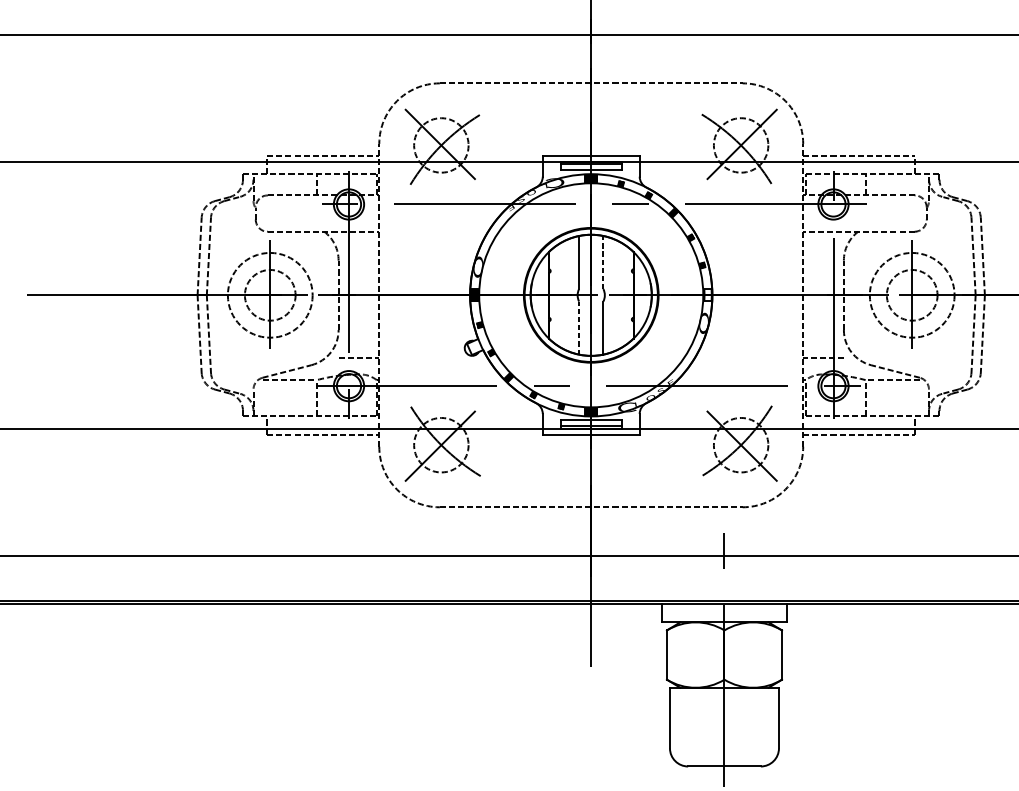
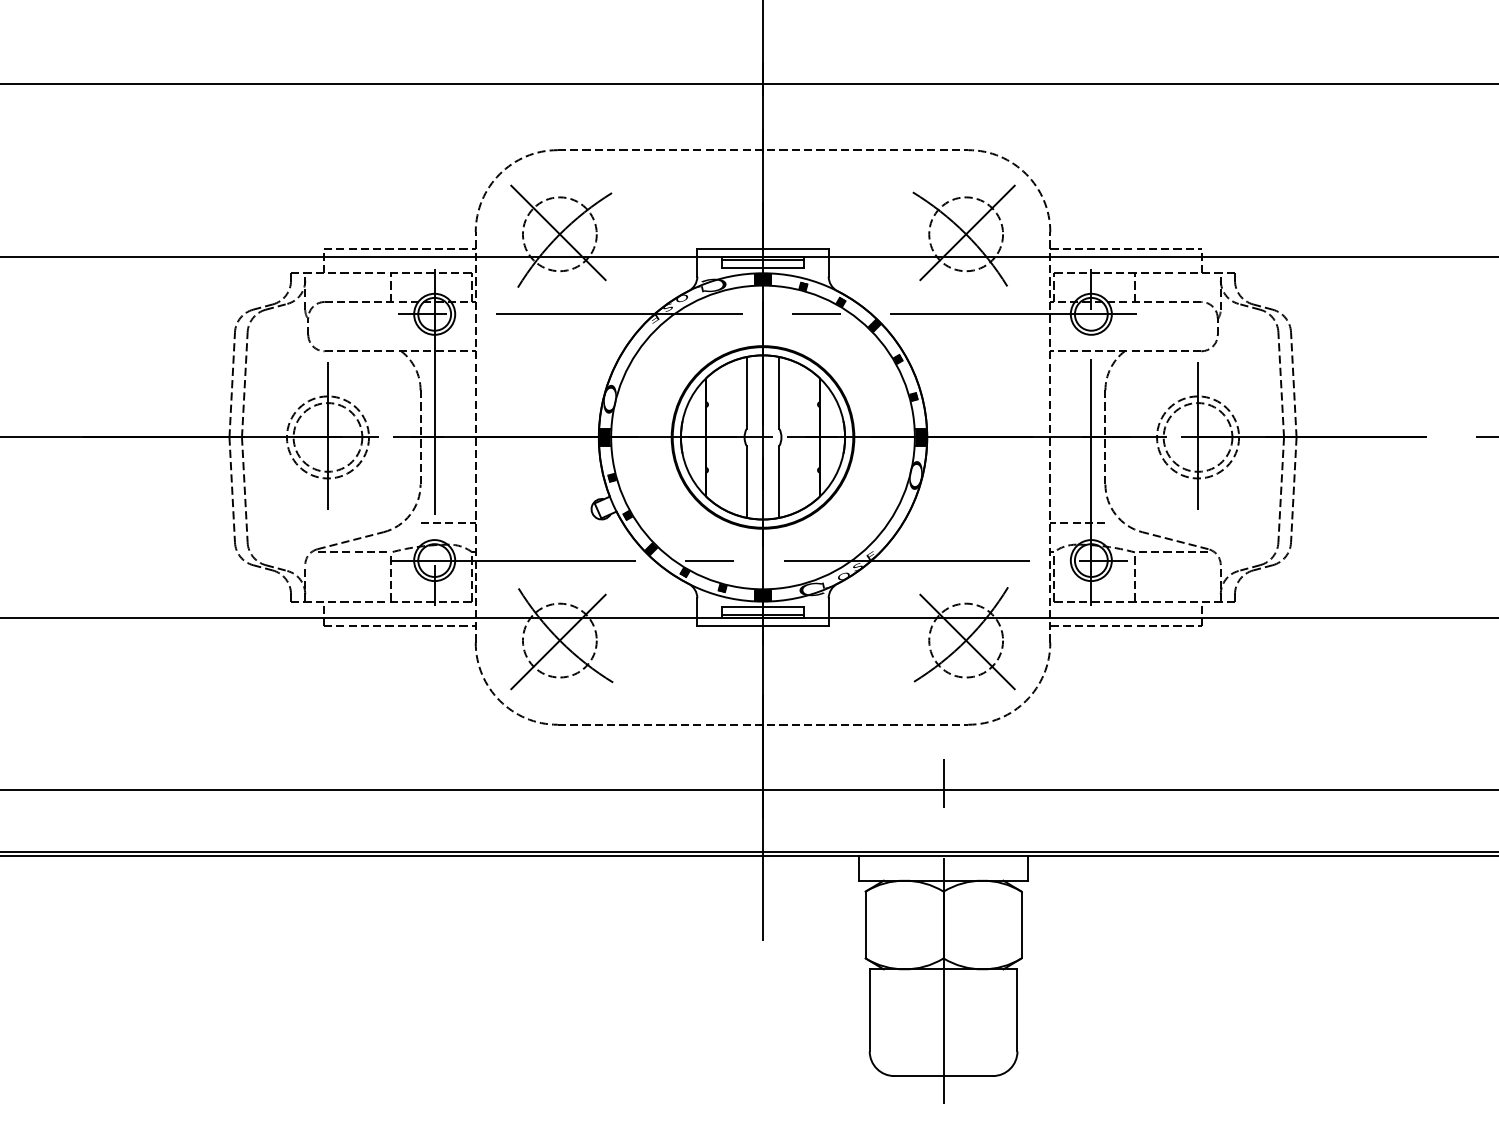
line: (603, 262) -> (779, 393), dashed -> solid
circle: (269, 295) -> (327, 437), size x0.71
hatch: (708, 295) -> (921, 437), added
circle: (912, 295) -> (1198, 437), size x0.71
line: (579, 327) -> (746, 481), dashed -> solid

